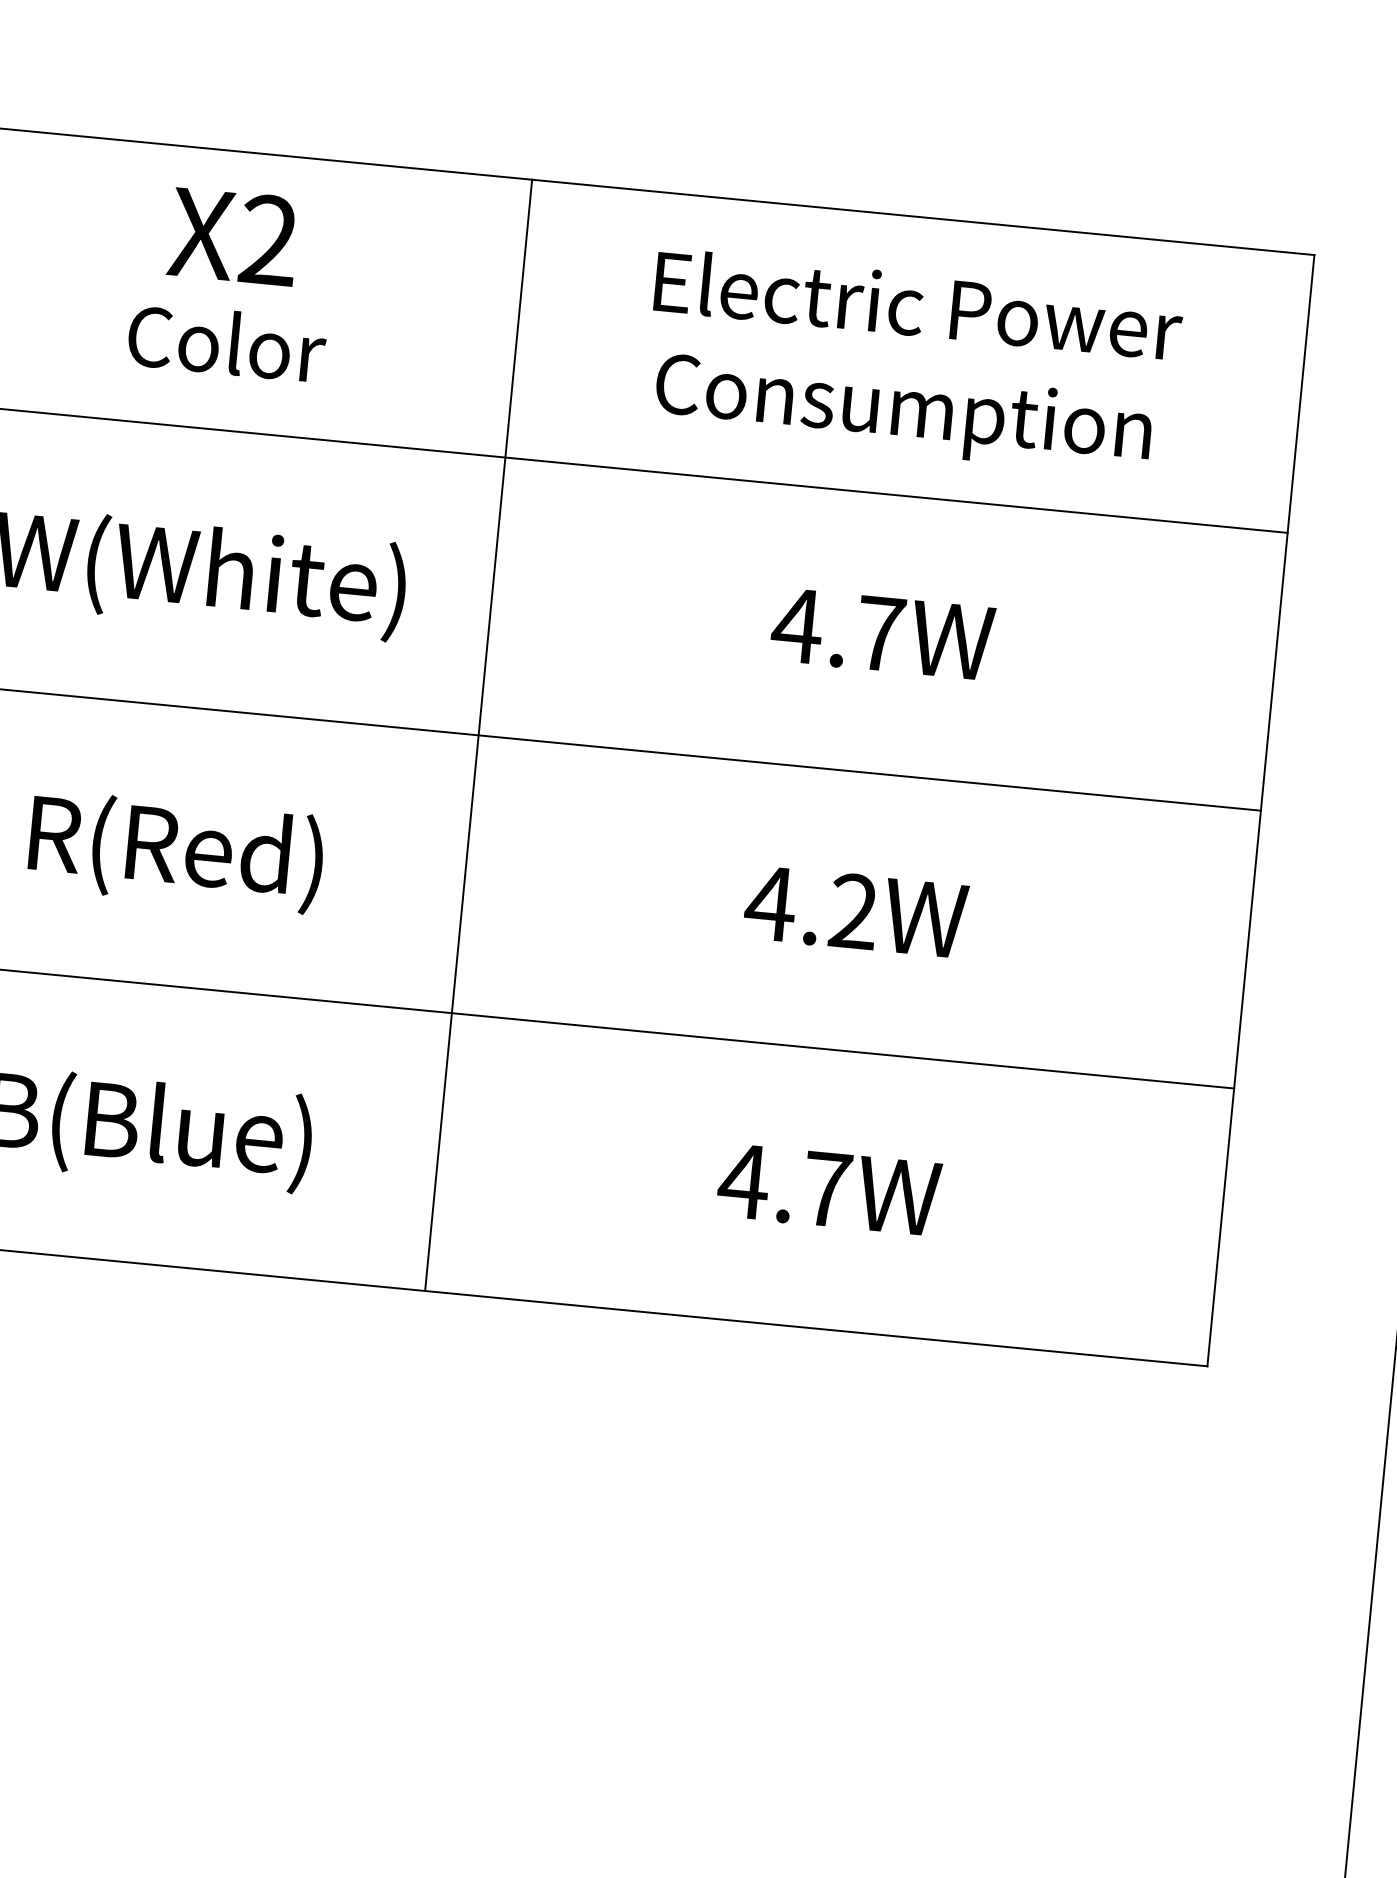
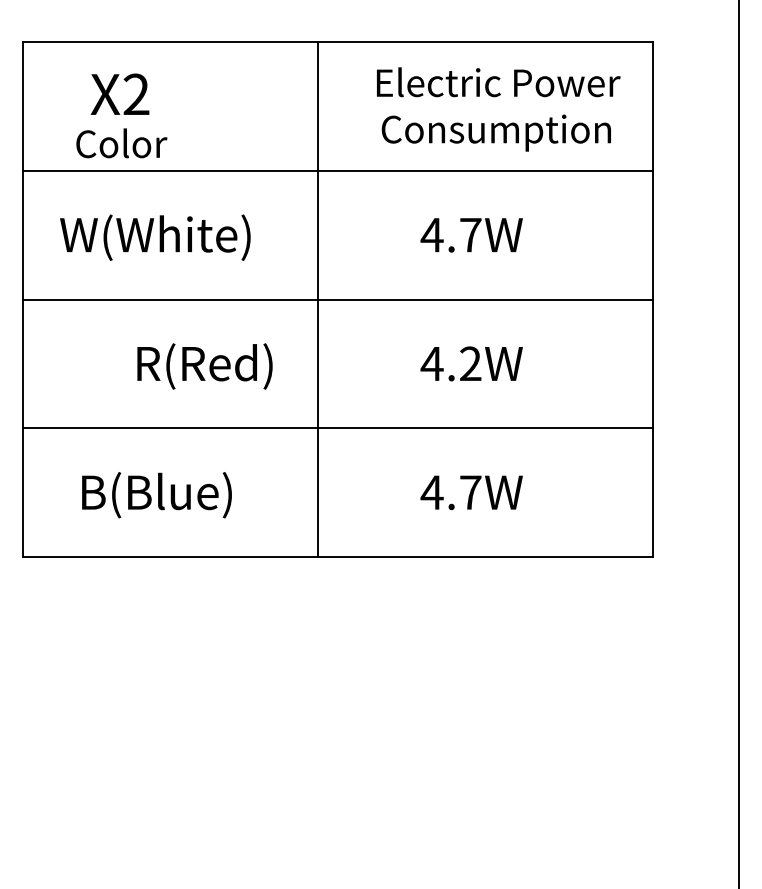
text: (232, 282) -> (121, 115), moved
text: (912, 363) -> (498, 109), moved
line: (478, 735) -> (317, 299), moved
text: (175, 851) -> (204, 366), moved

